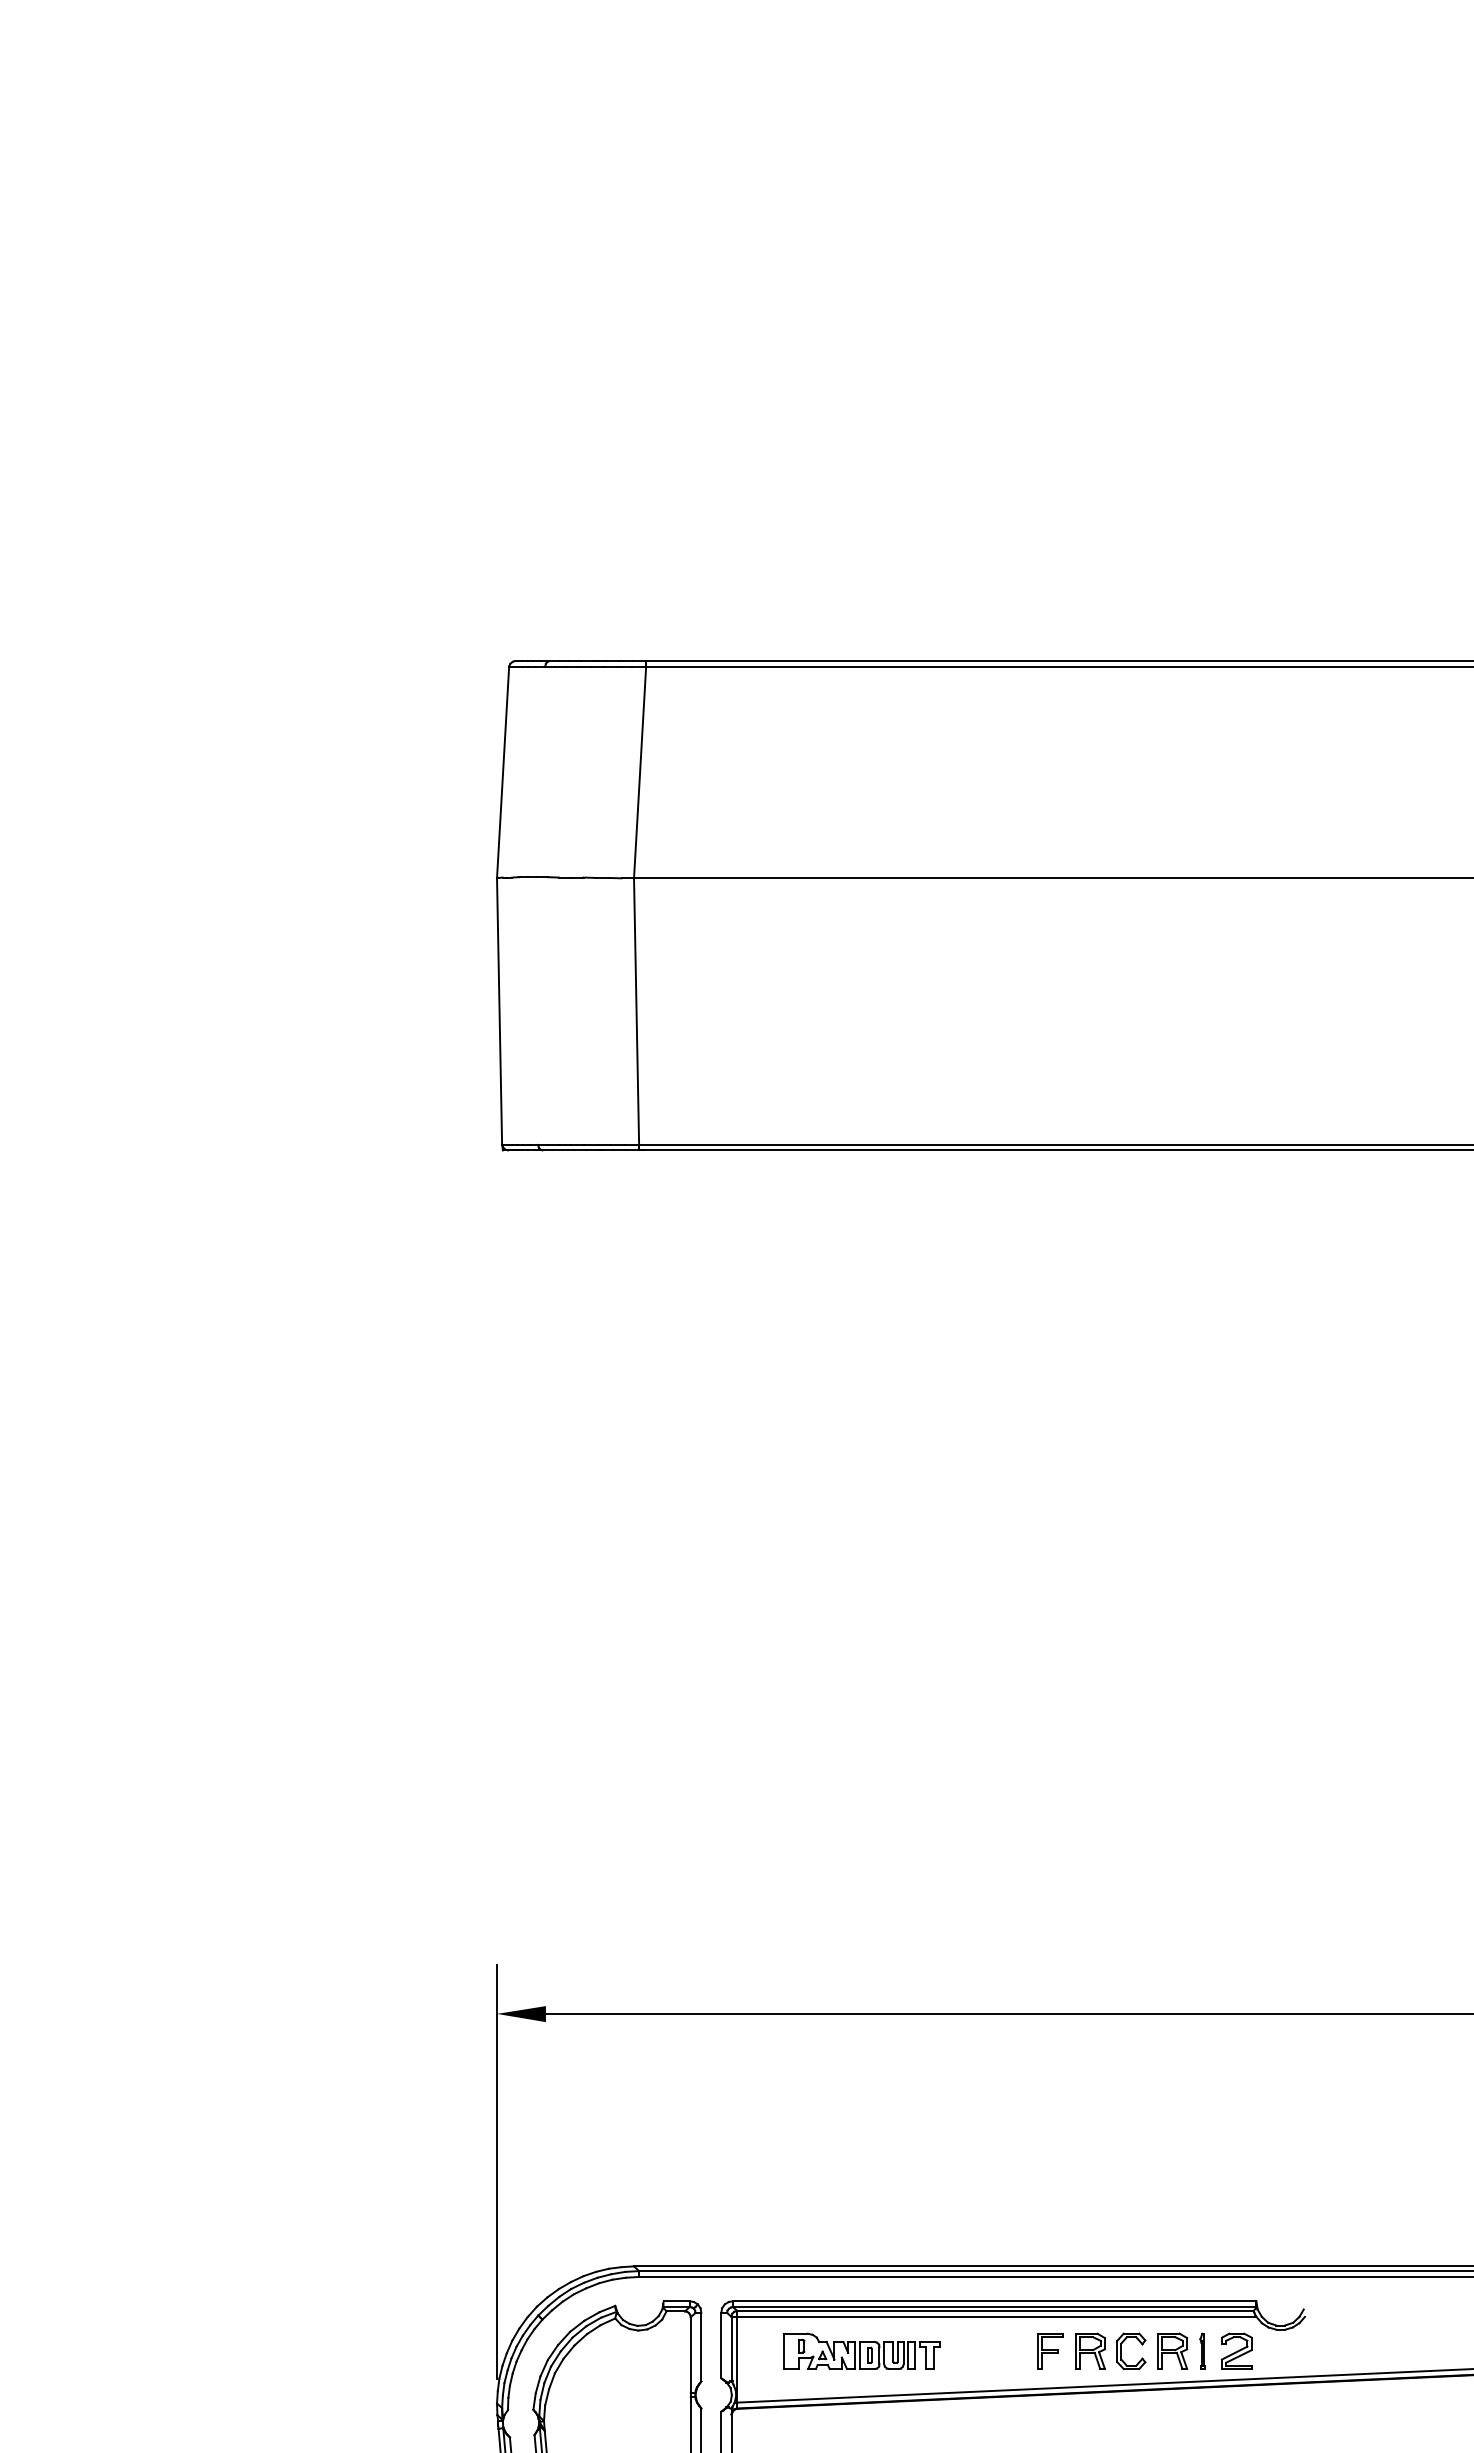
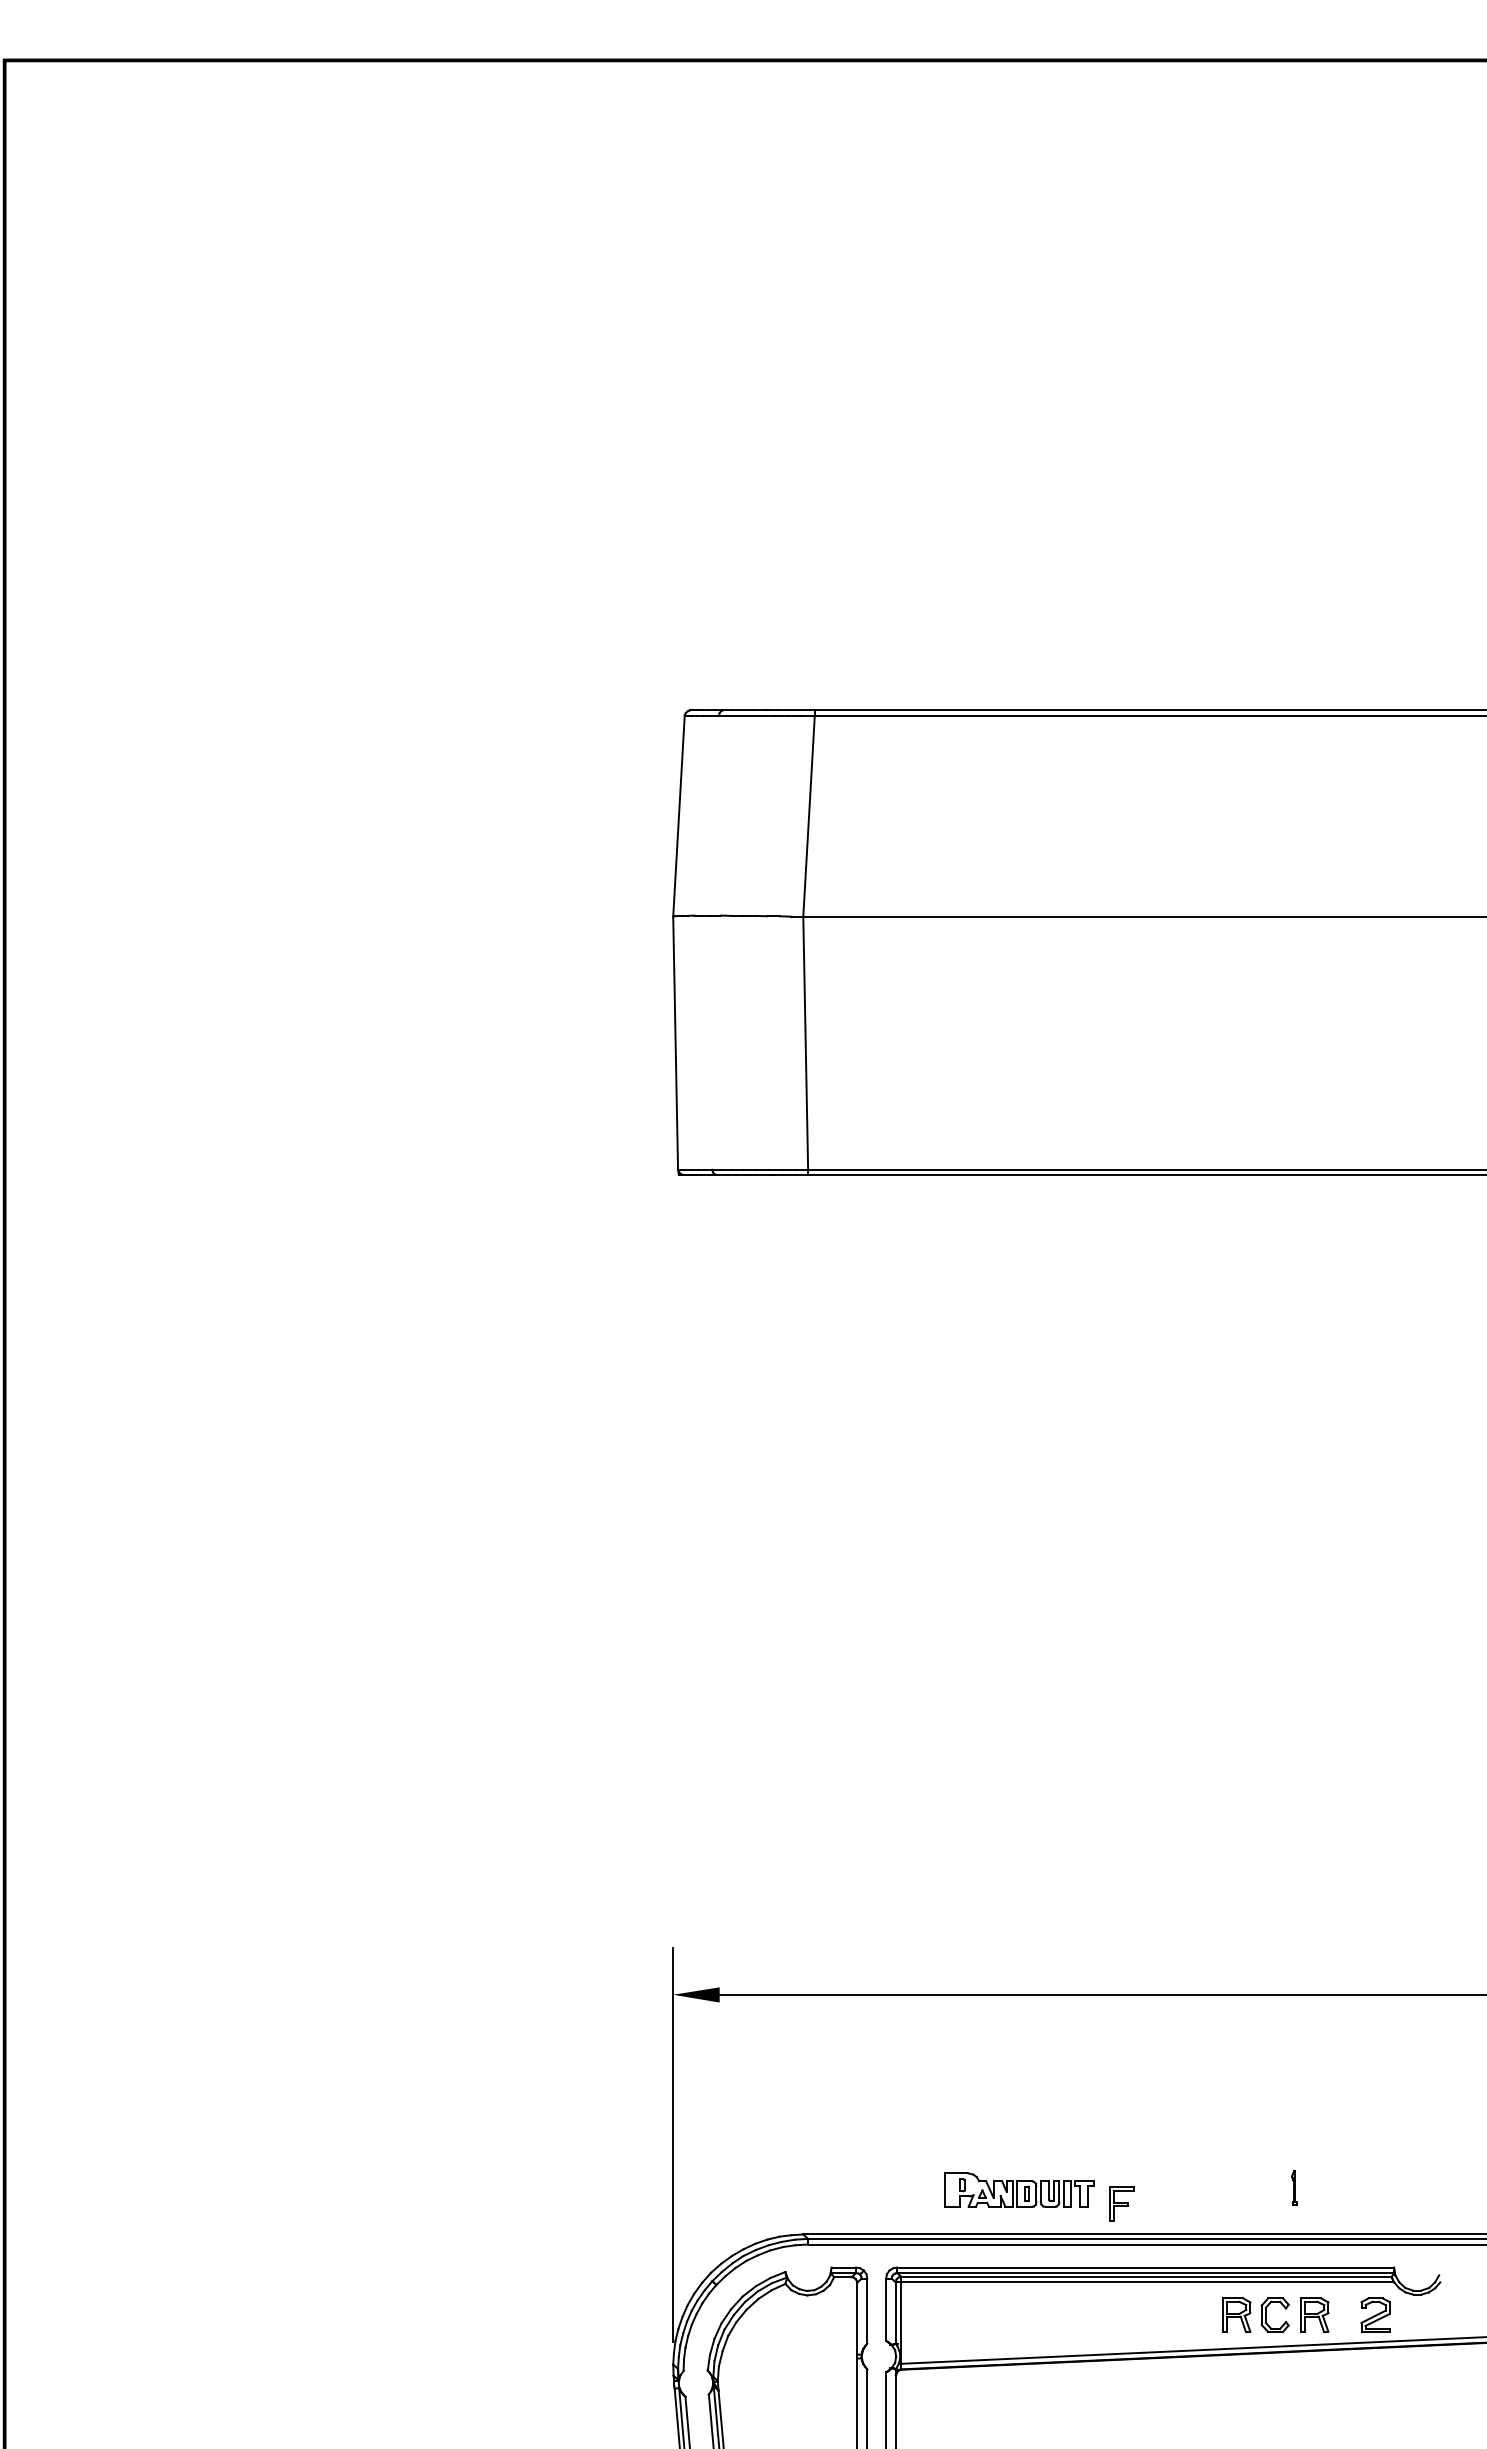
part: (861, 2350) -> (1019, 2189), moved
part: (1050, 2350) -> (1121, 2203), moved
part: (1203, 2350) -> (1294, 2187), moved

